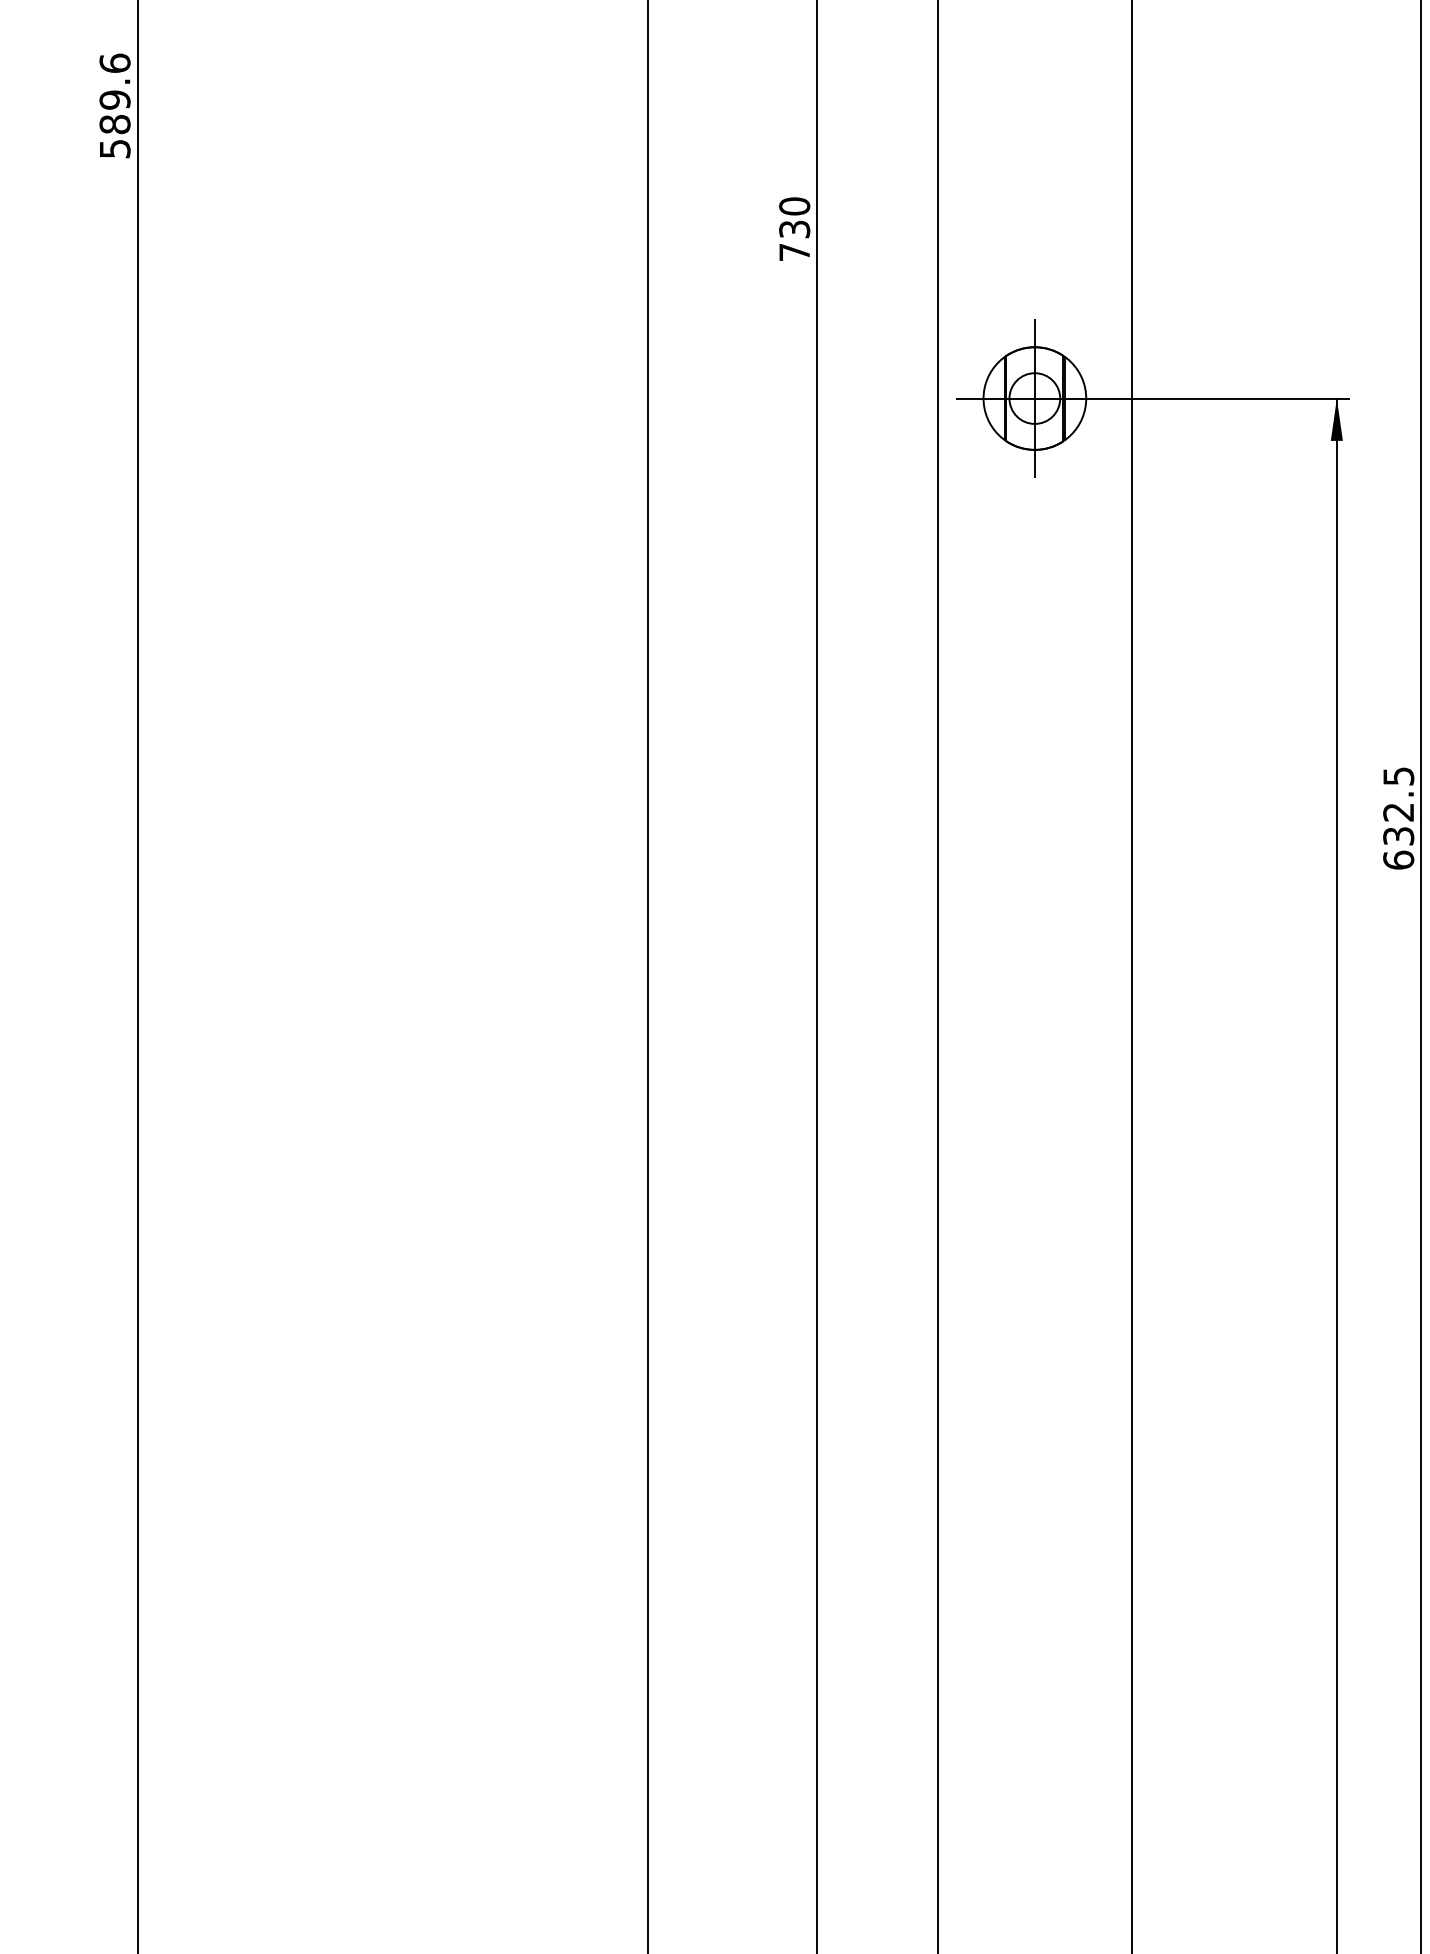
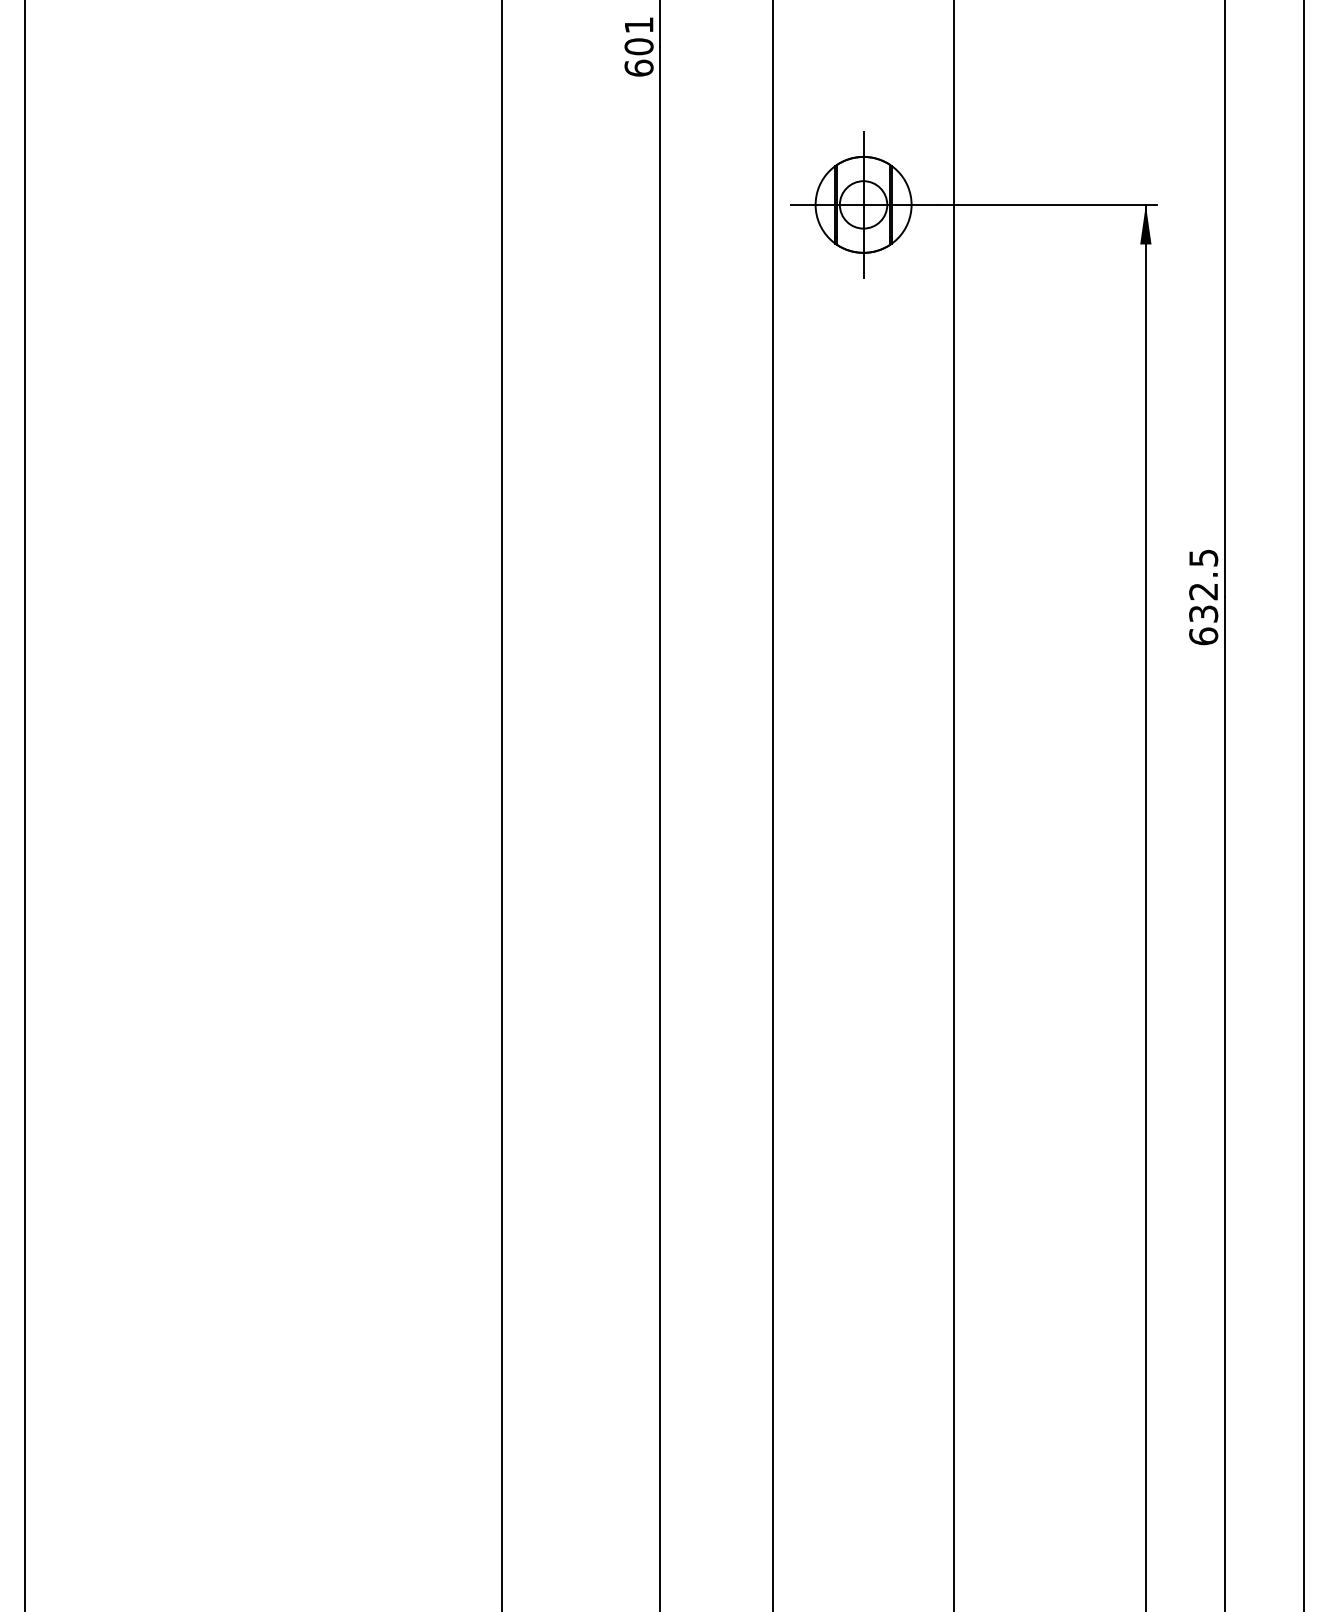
text: (794, 229) -> (638, 46), 730 -> 601

